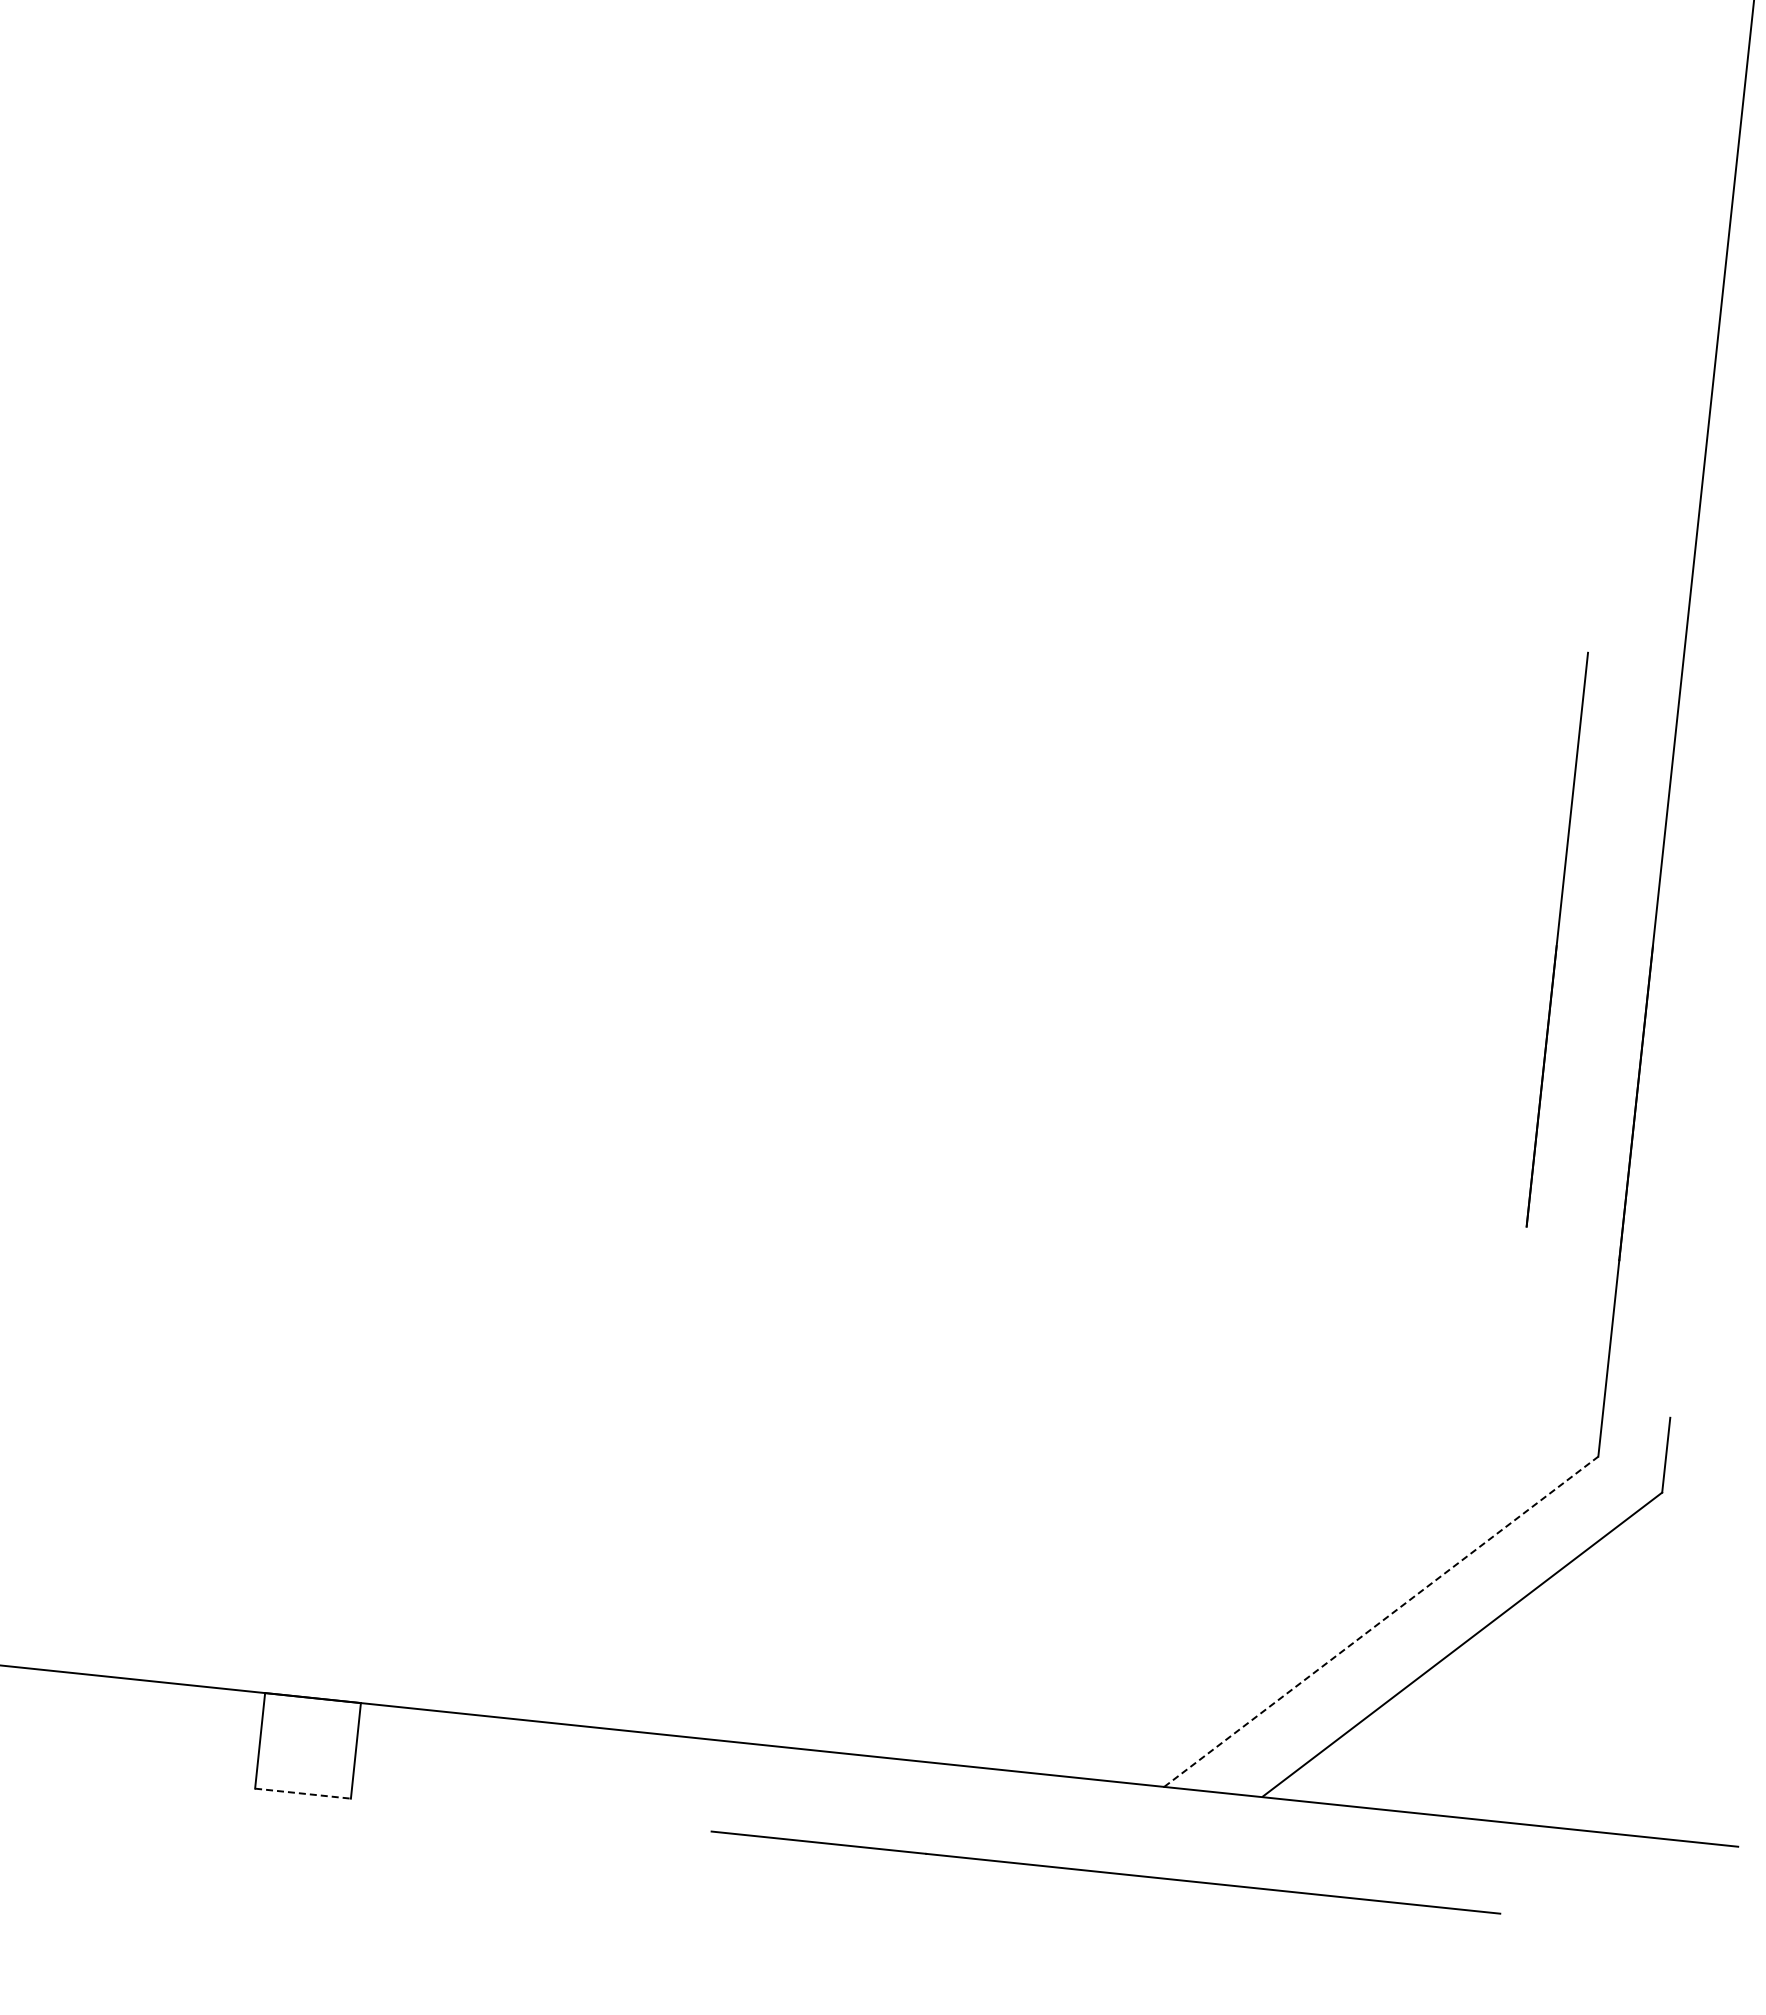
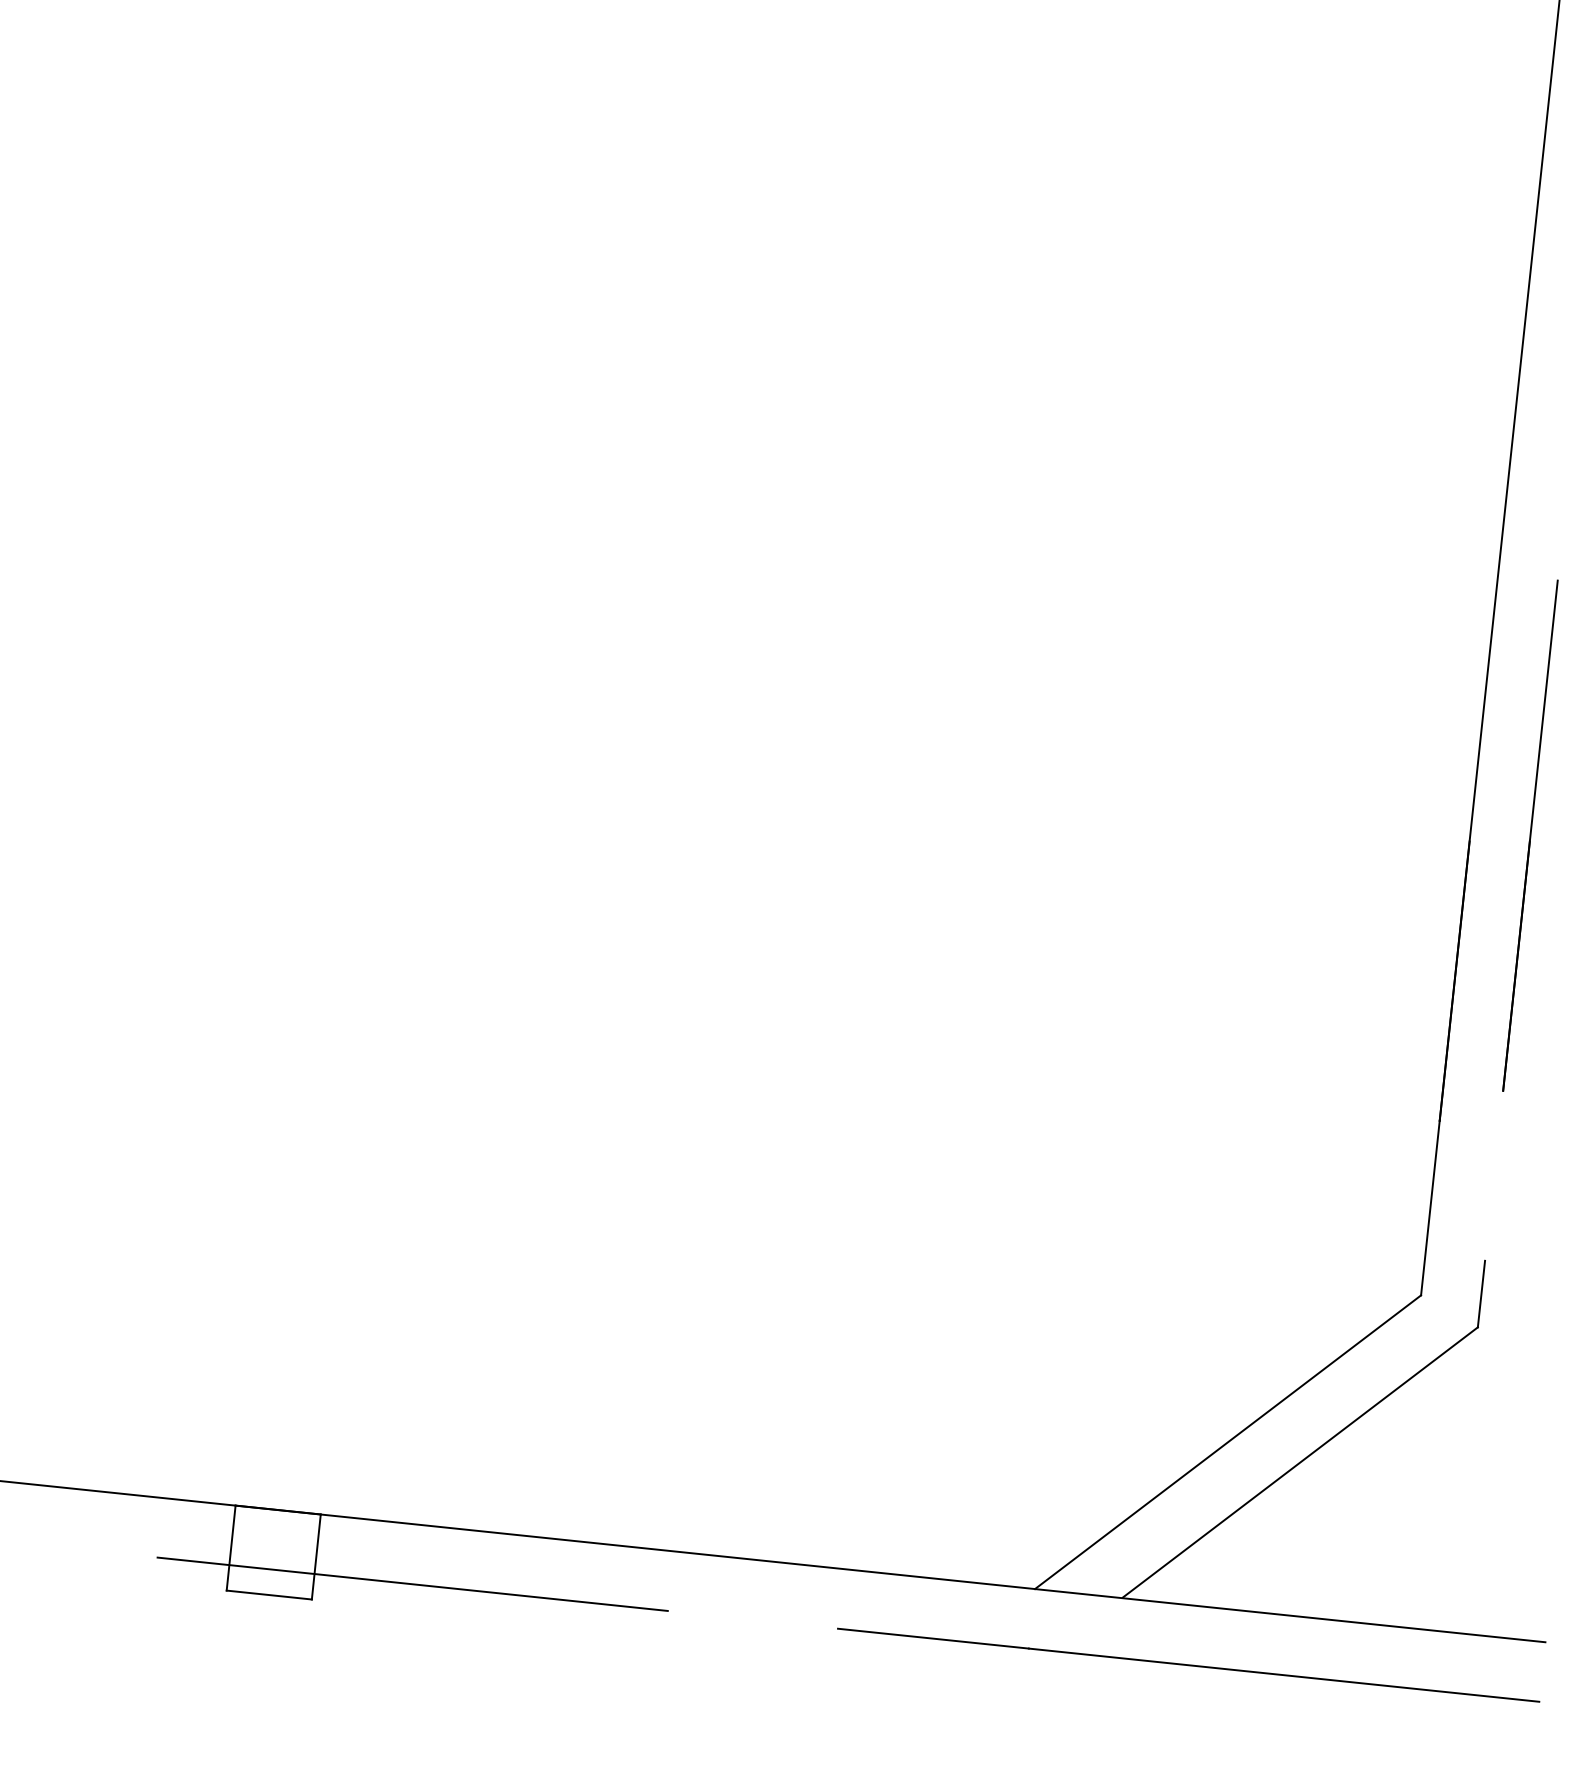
line: (1556, 939) -> (1529, 835), moved
line: (1381, 1621) -> (1228, 1441), dashed -> solid
line: (464, 1781) -> (412, 1584), added
line: (303, 1793) -> (269, 1594), dashed -> solid
line: (1105, 1872) -> (1188, 1665), moved

